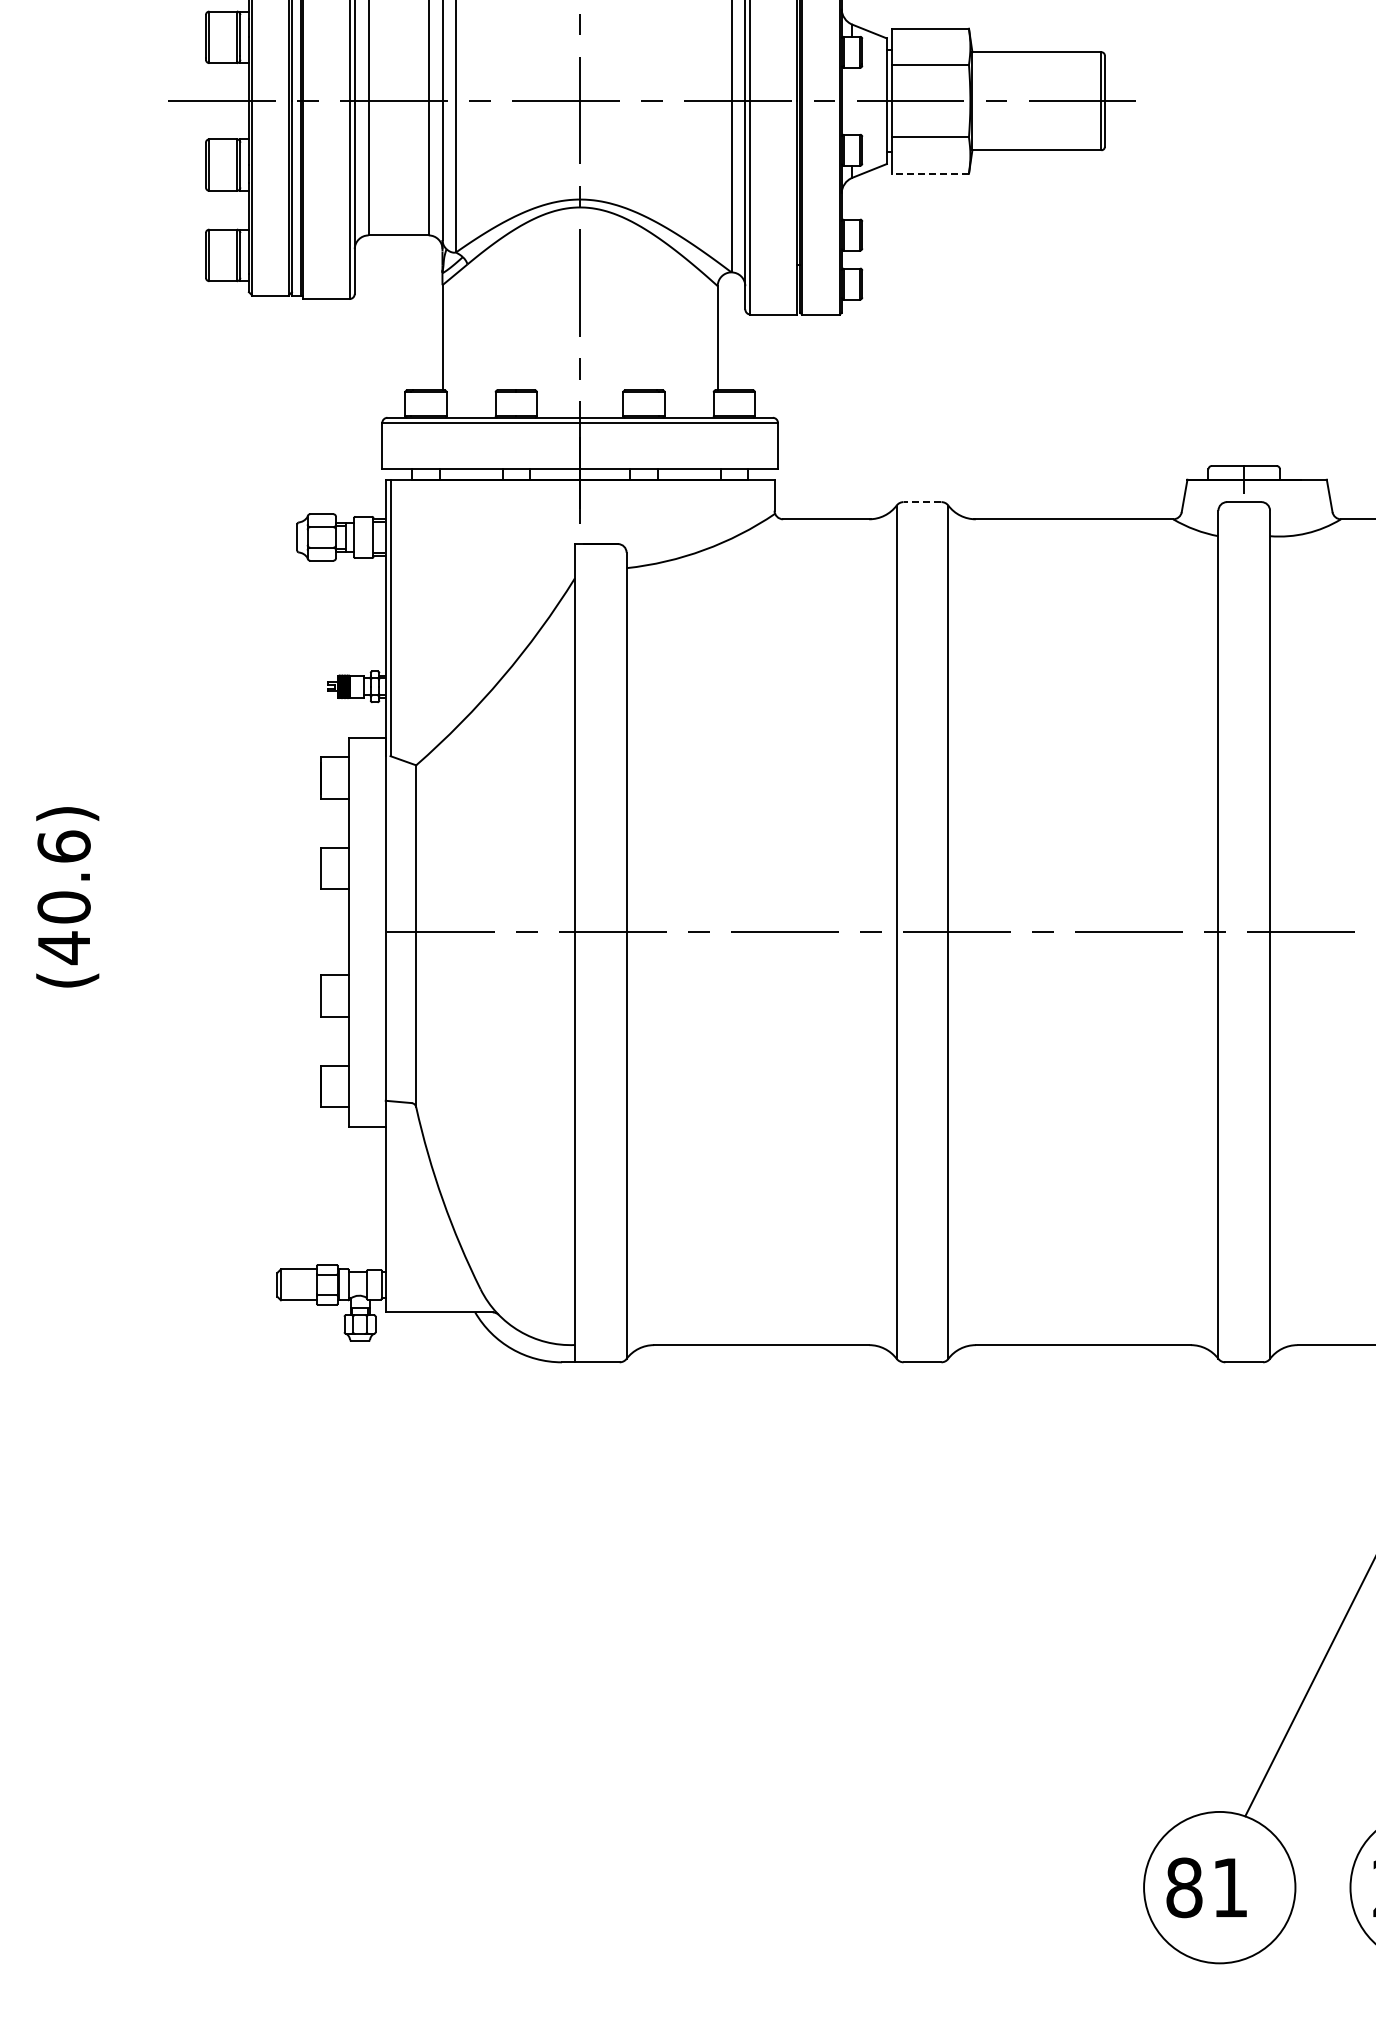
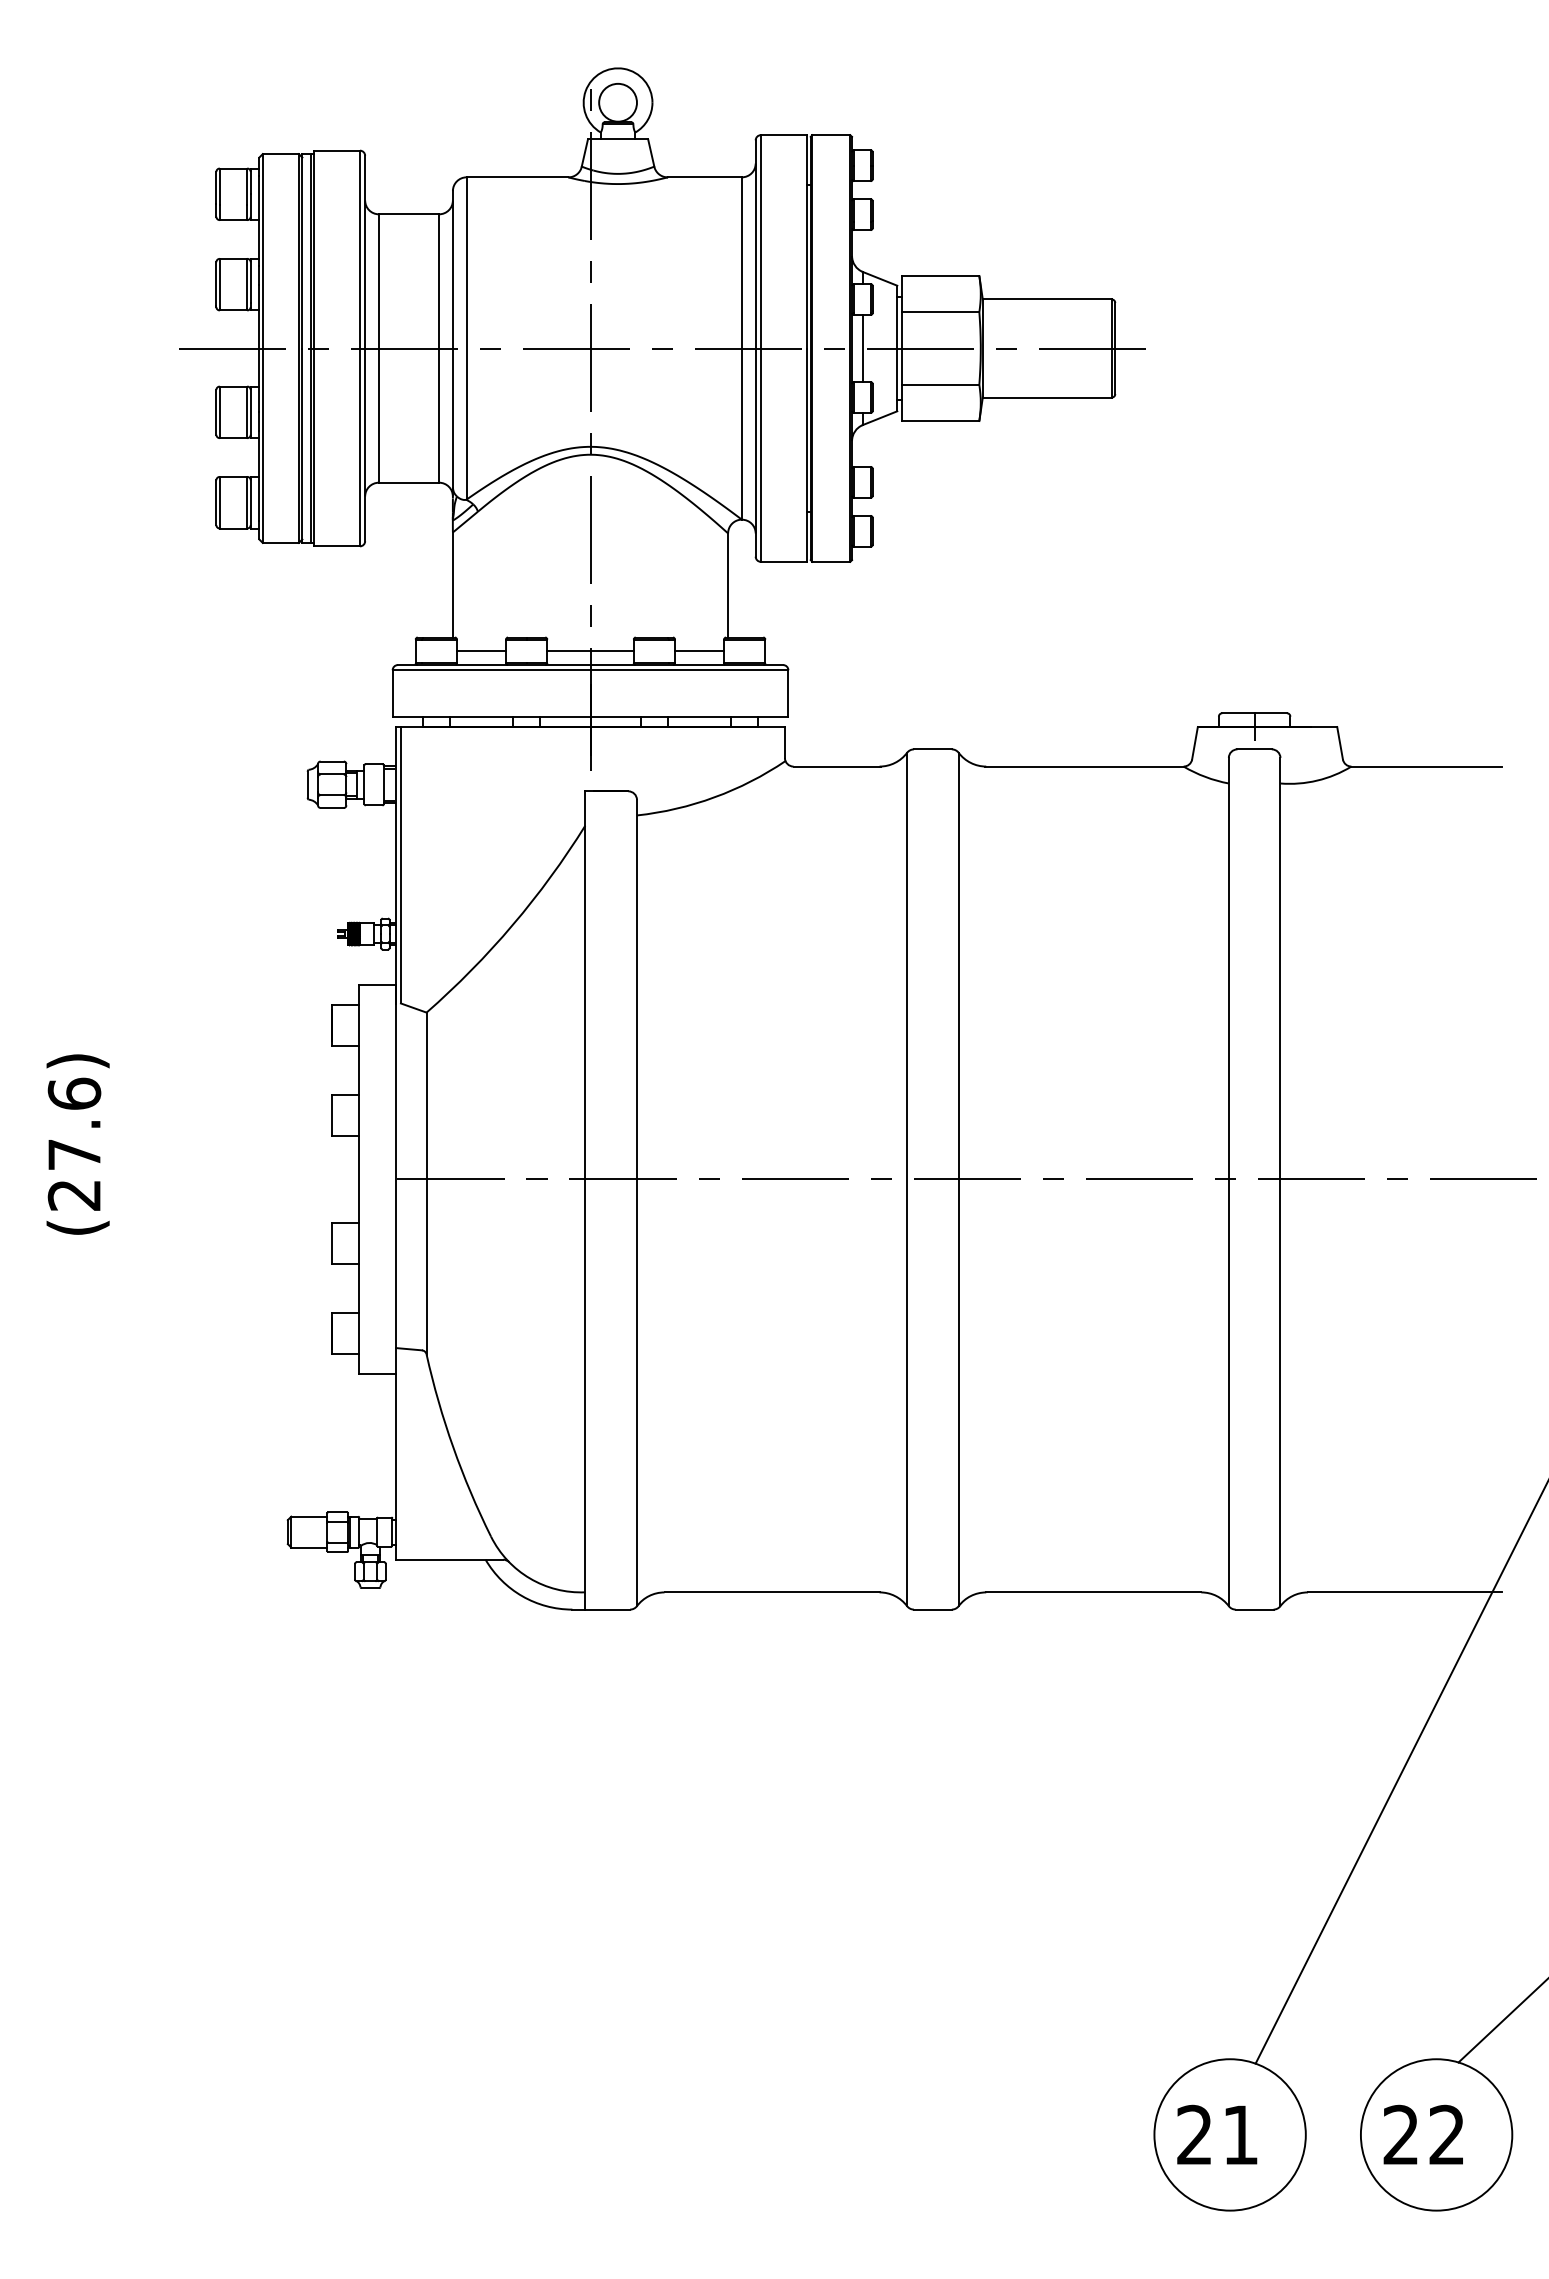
line: (852, 101) -> (862, 348), added
line: (930, 174) -> (940, 421), dashed -> solid
line: (471, 404) -> (481, 651), added
line: (580, 404) -> (590, 651), added
line: (689, 404) -> (699, 651), added
line: (922, 502) -> (932, 749), dashed -> solid
text: (64, 928) -> (74, 1175), (40.6) -> (27.6)
text: (1184, 1887) -> (1194, 2134), 81 -> 21

